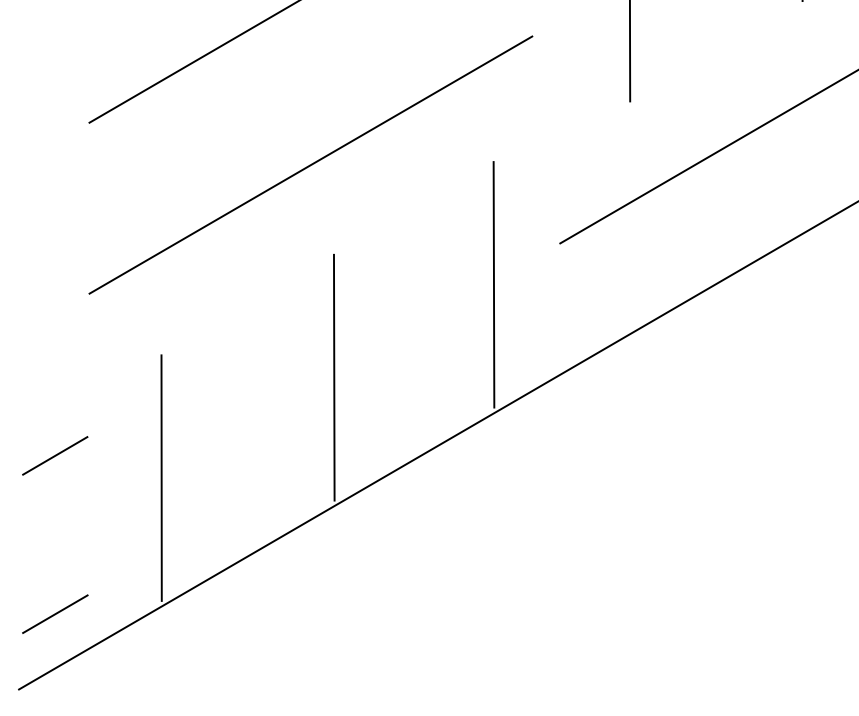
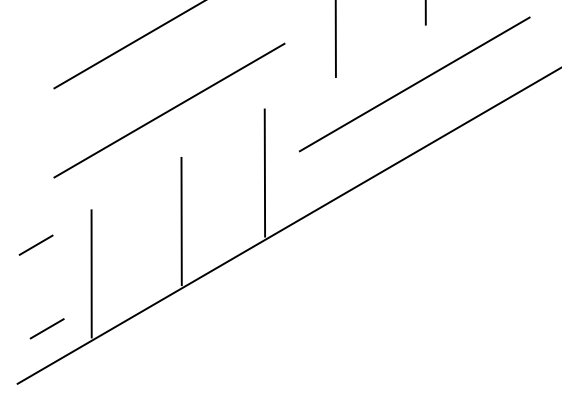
line: (53, 454) -> (35, 244), moved
line: (53, 613) -> (46, 328), moved

